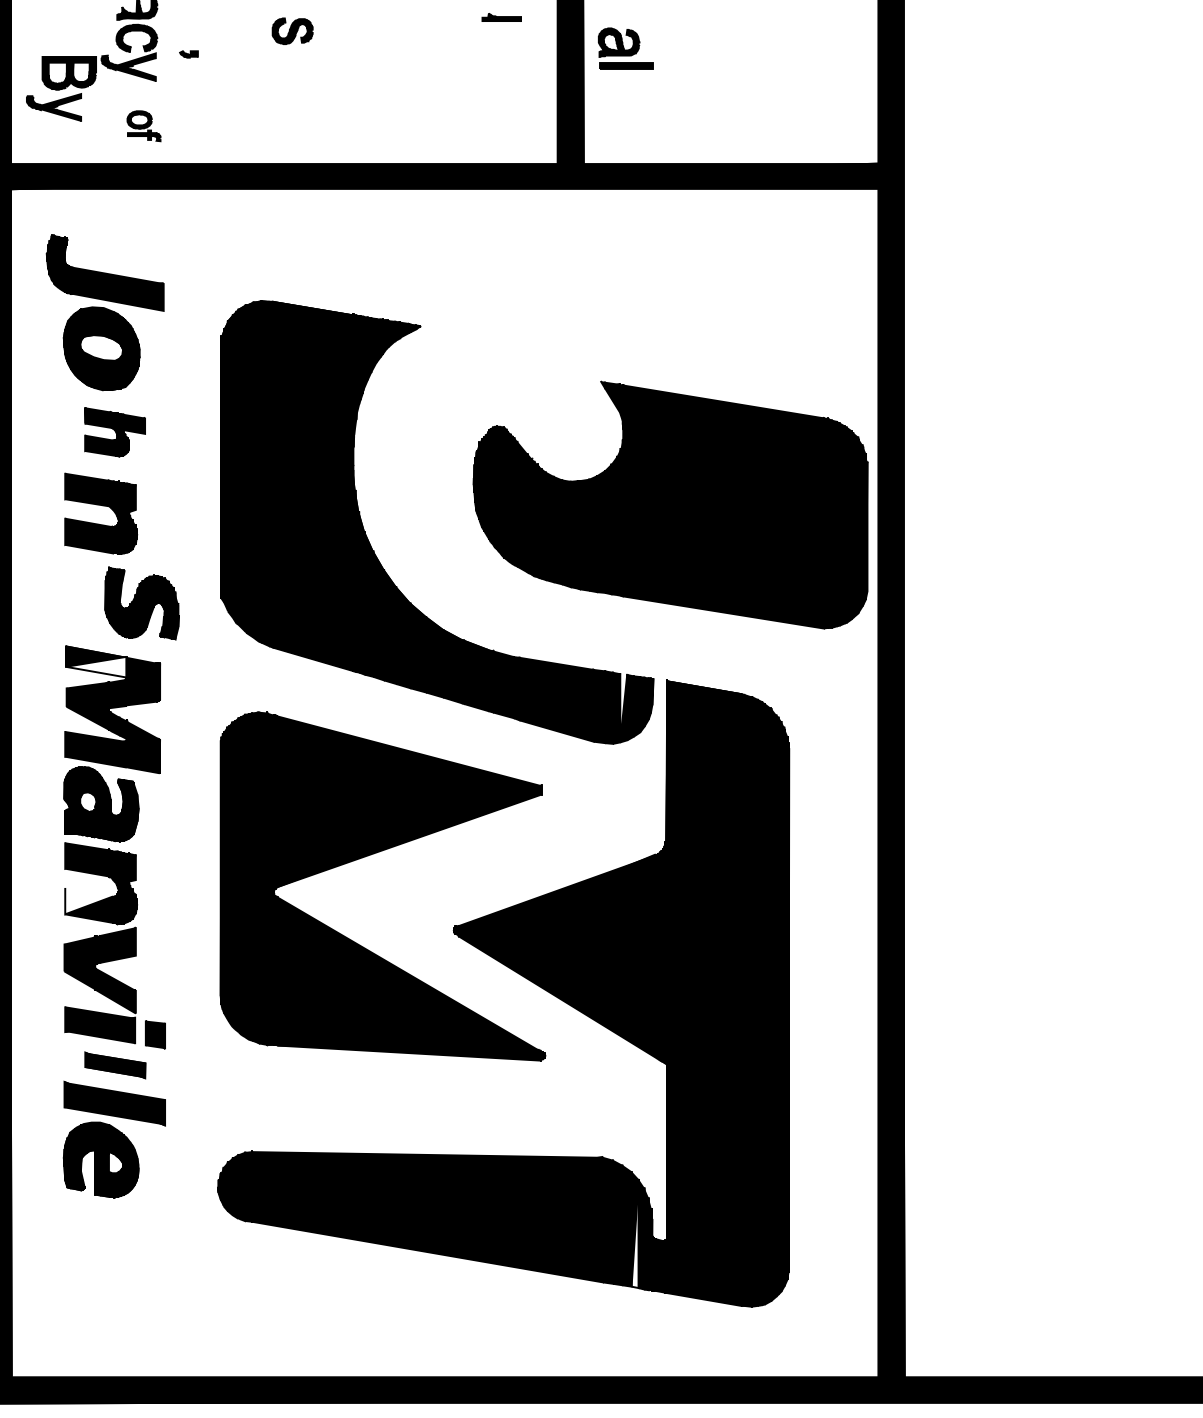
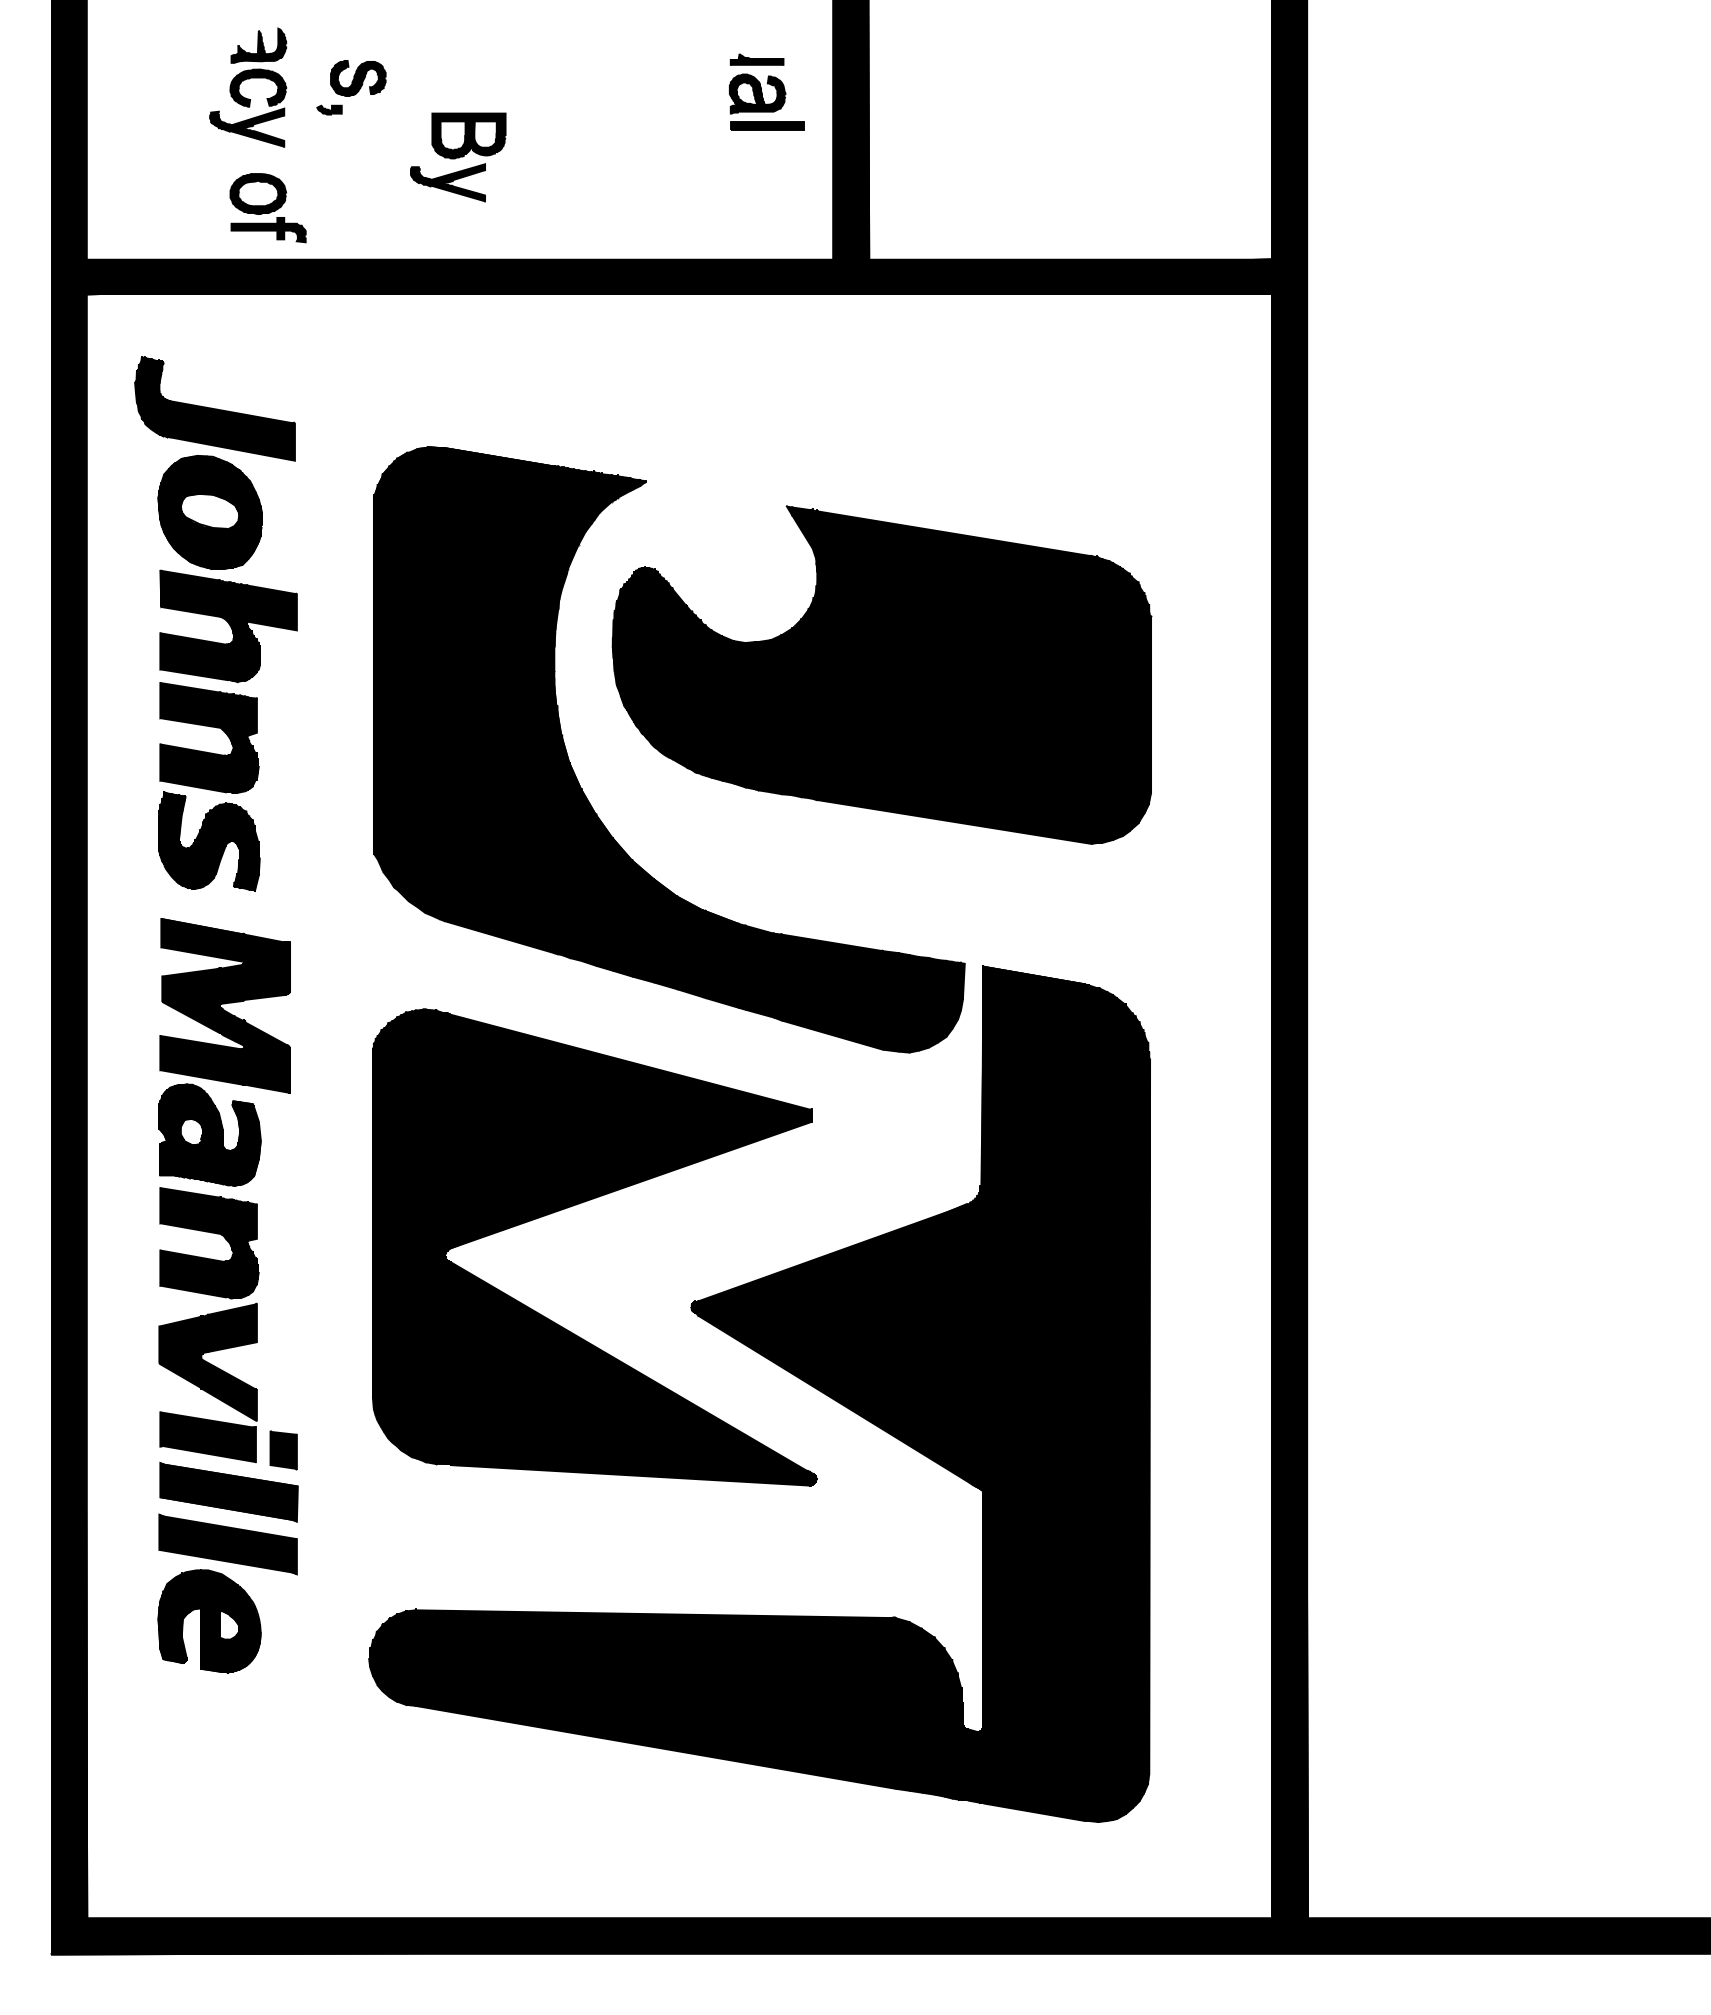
part: (292, 31) -> (358, 78), moved
part: (625, 48) -> (766, 101), moved
part: (61, 89) -> (458, 157), moved
part: (143, 126) -> (267, 208), size x1.67
part: (115, 432) -> (228, 626), size x1.67
part: (670, 504) -> (881, 674), moved
part: (142, 603) -> (209, 841), moved
fill: (96, 666) -> (202, 947), added
fill: (623, 707) -> (923, 1003), added
fill: (88, 901) -> (192, 1267), added
part: (115, 1064) -> (228, 1491), size x1.67
fill: (635, 1233) -> (939, 1721), added

